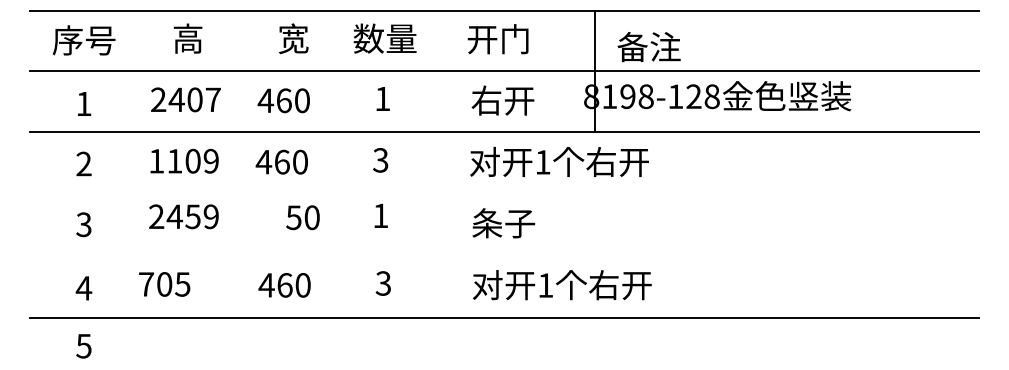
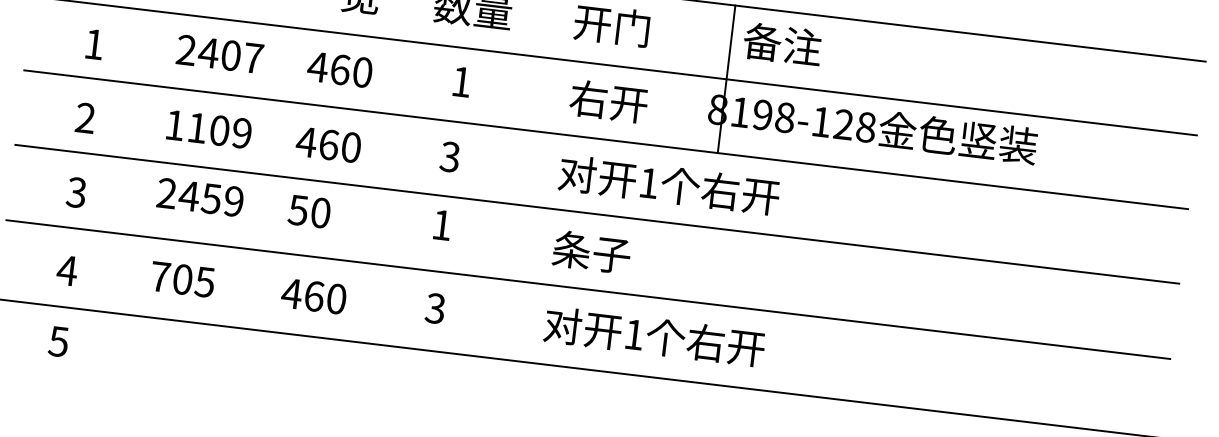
text: (648, 47) -> (781, 44), moved
line: (504, 192) -> (597, 214), added
text: (302, 217) -> (308, 211), moved
line: (504, 253) -> (588, 289), added
text: (164, 284) -> (182, 279), moved

